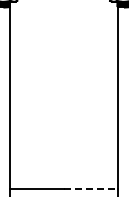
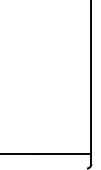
line: (90, 189) -> (64, 153), dashed -> solid

